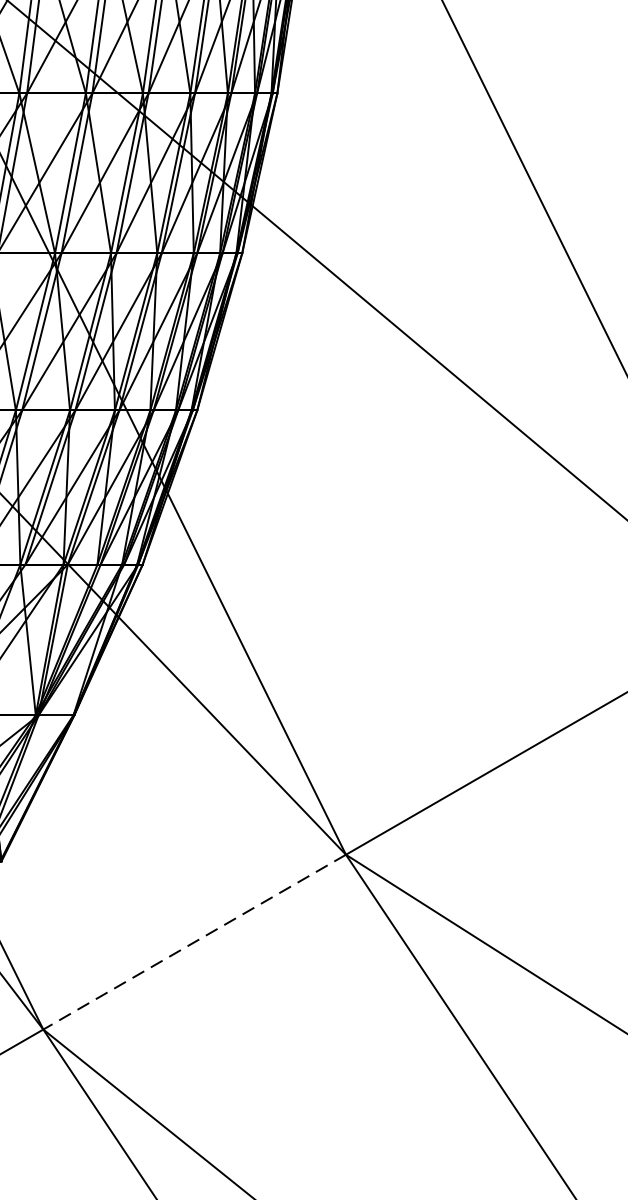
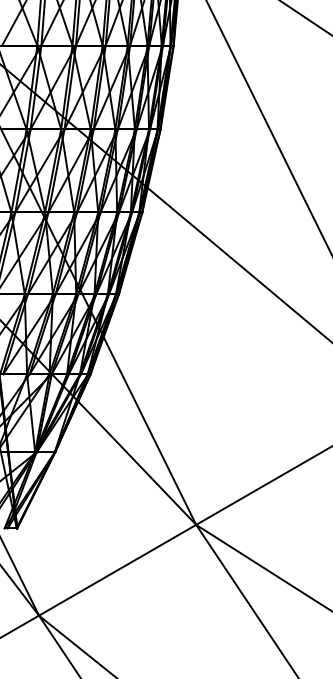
line: (194, 942) -> (117, 570), dashed -> solid

